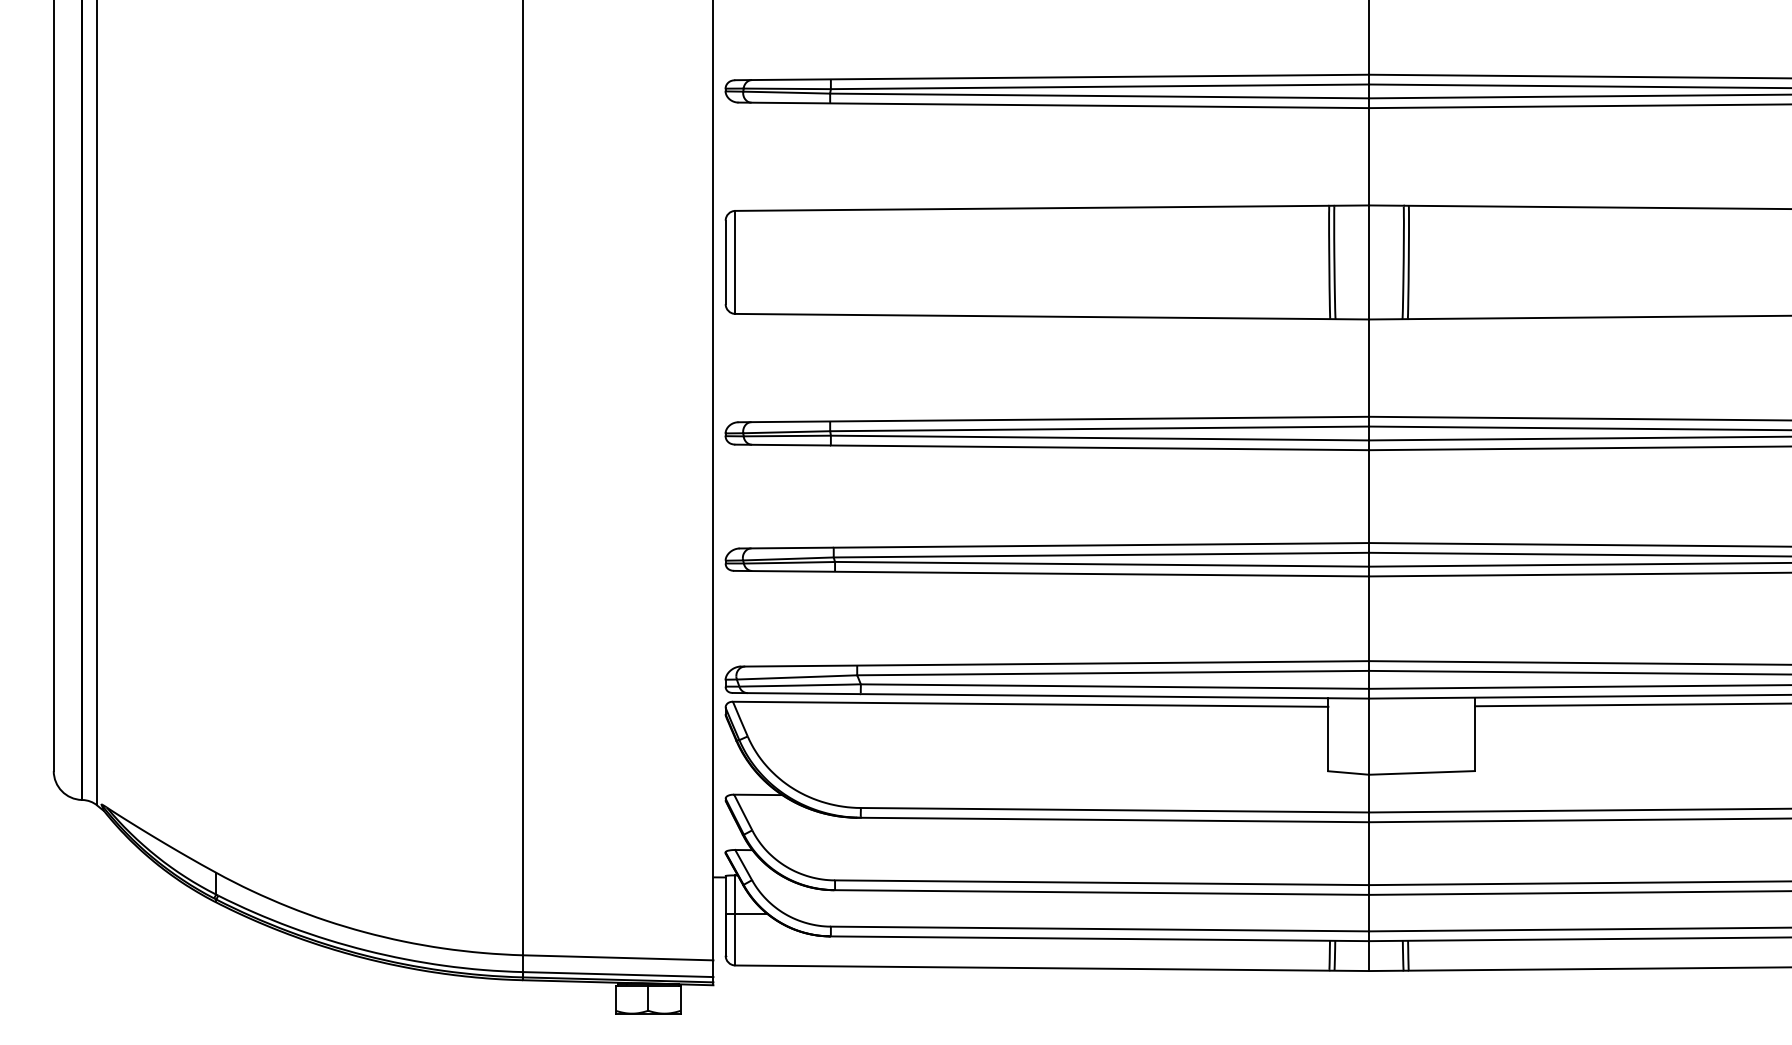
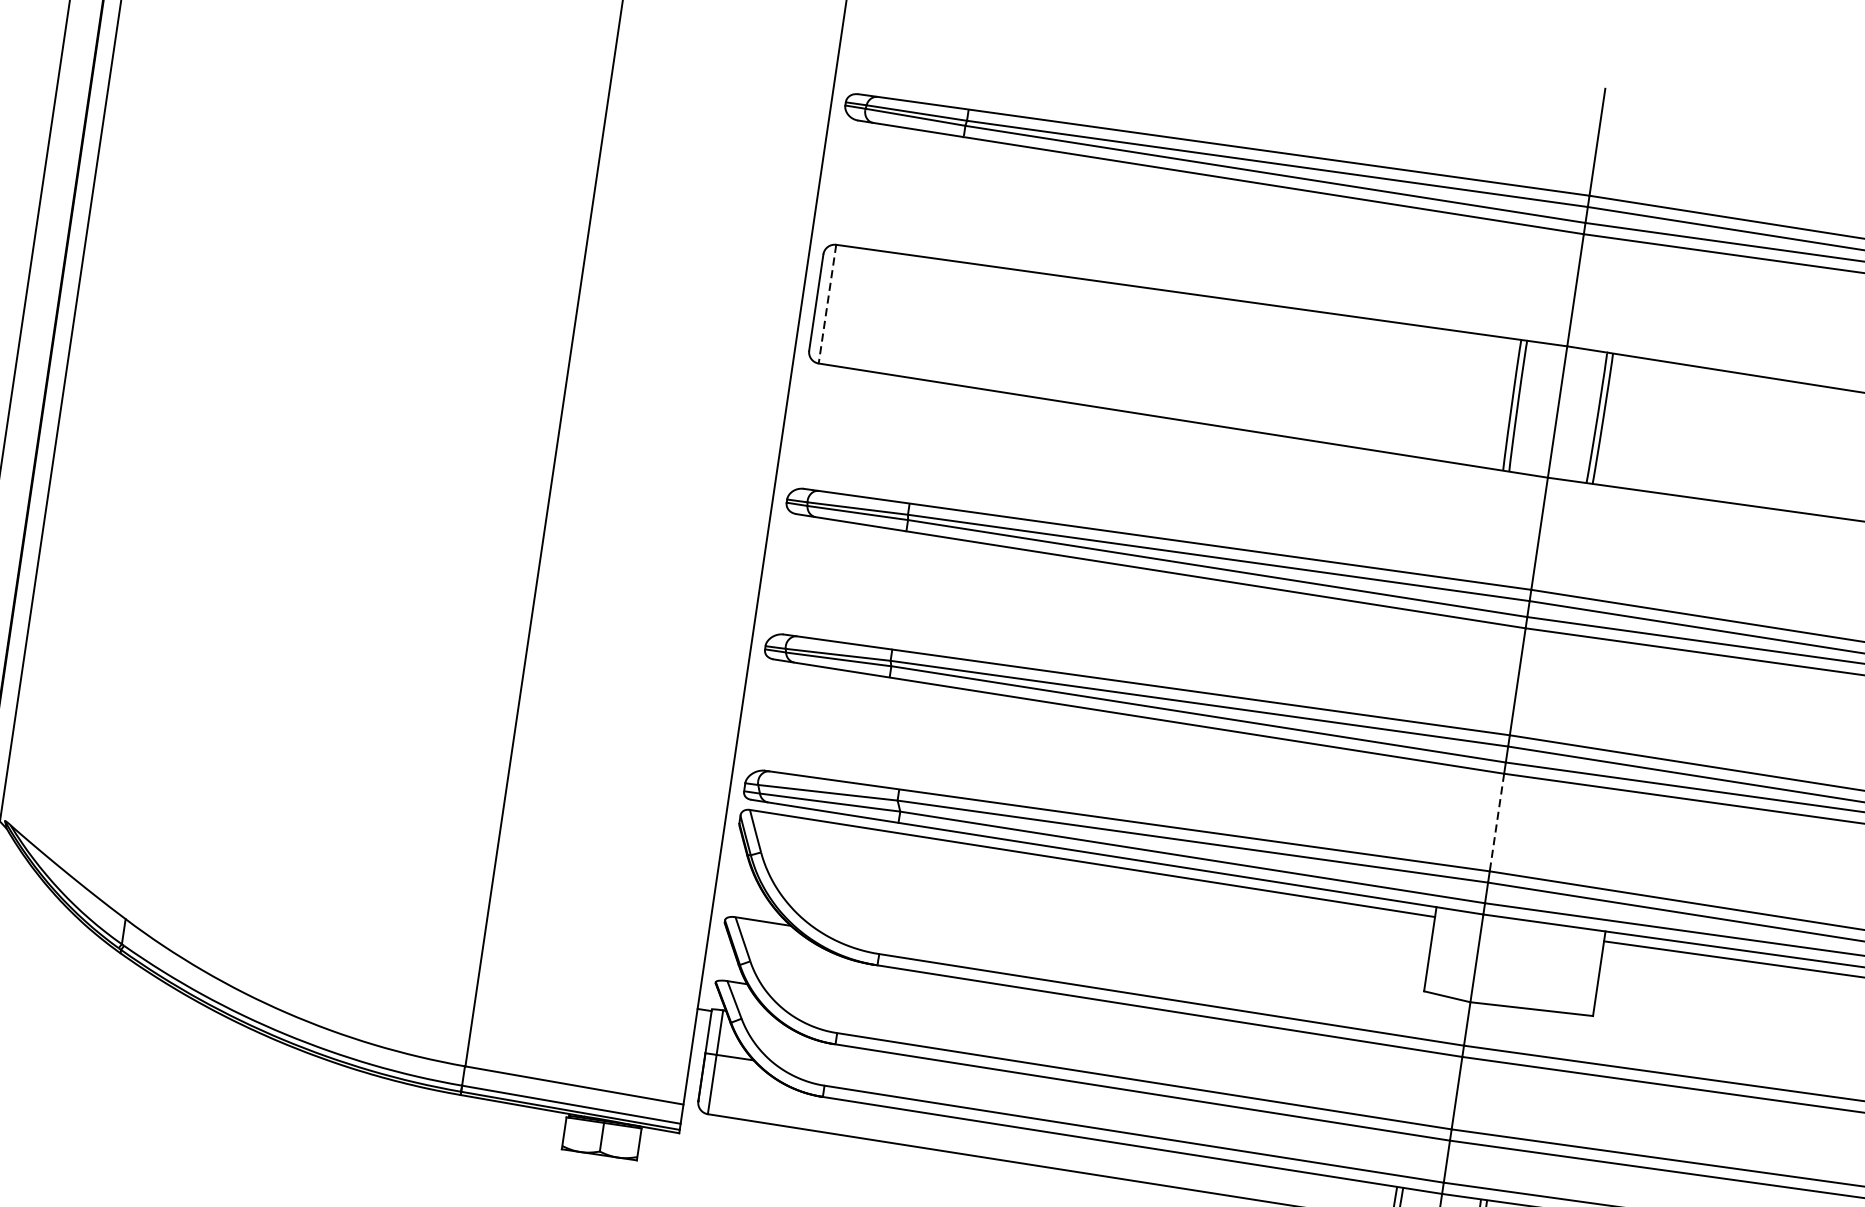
line: (735, 262) -> (827, 304), solid -> dashed
line: (1369, 619) -> (1497, 823), solid -> dashed

